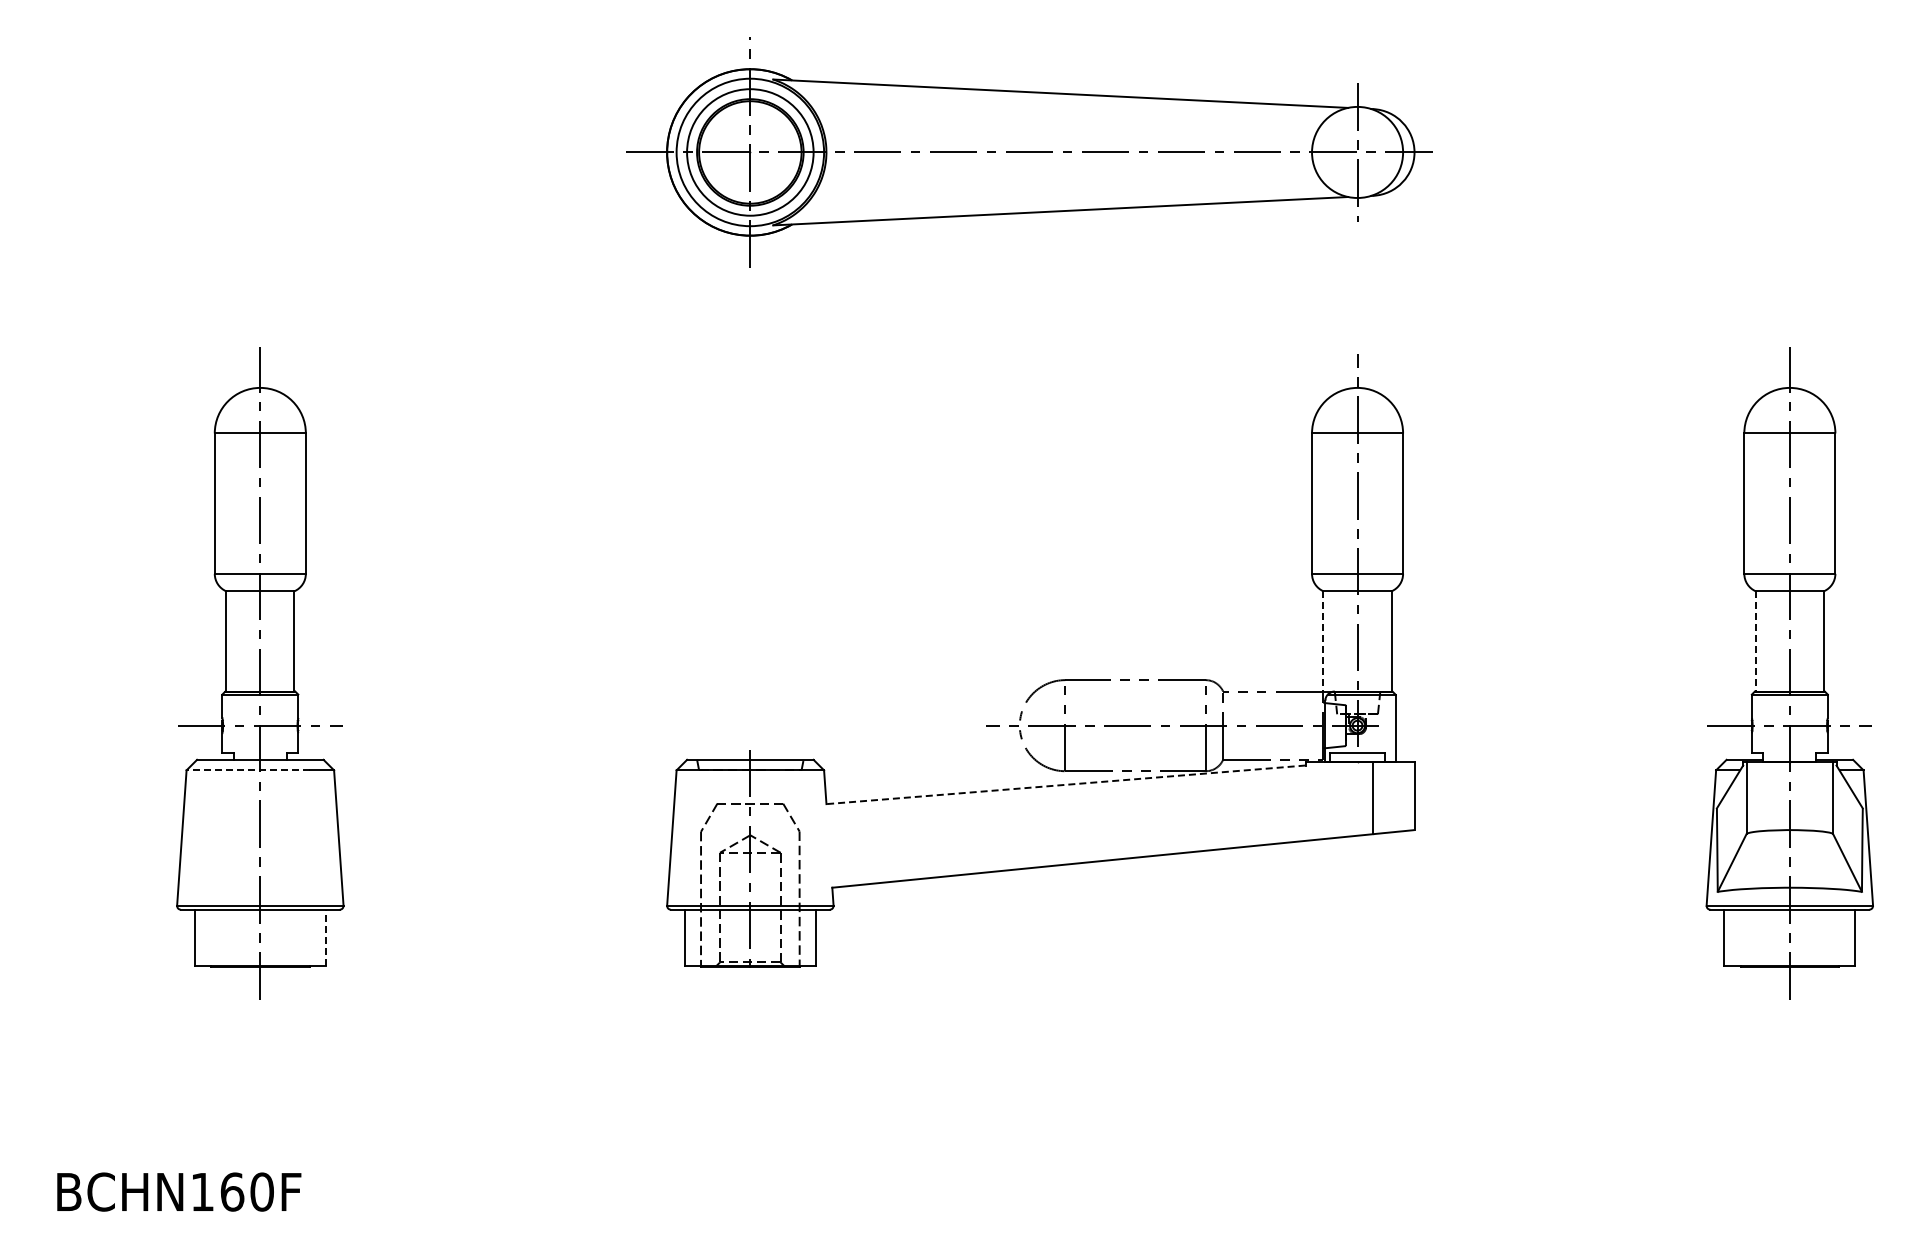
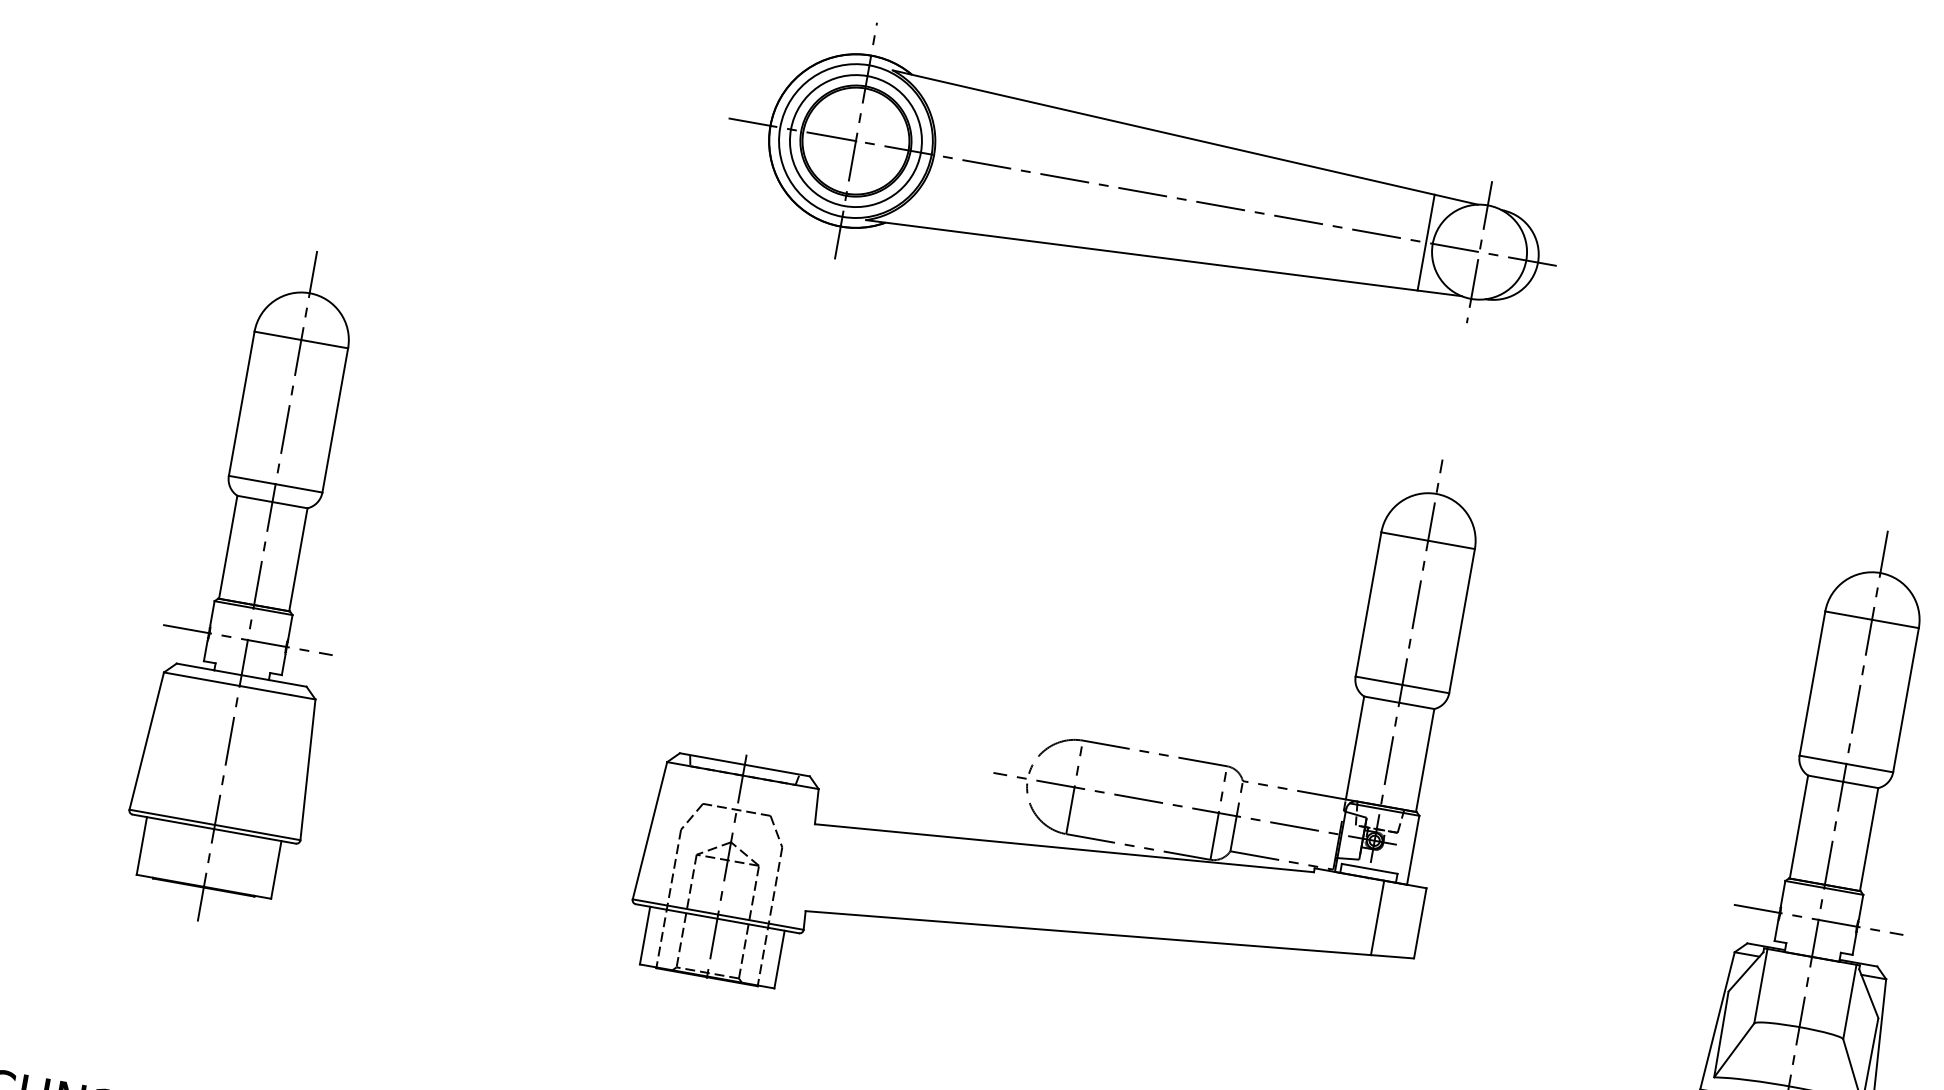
line: (1305, 152) -> (1426, 242), added
line: (1323, 641) -> (1355, 748), dashed -> solid
line: (1755, 641) -> (1798, 827), dashed -> solid
line: (248, 770) -> (227, 683), dashed -> solid
line: (1065, 784) -> (1063, 847), dashed -> solid
line: (325, 937) -> (276, 869), dashed -> solid

